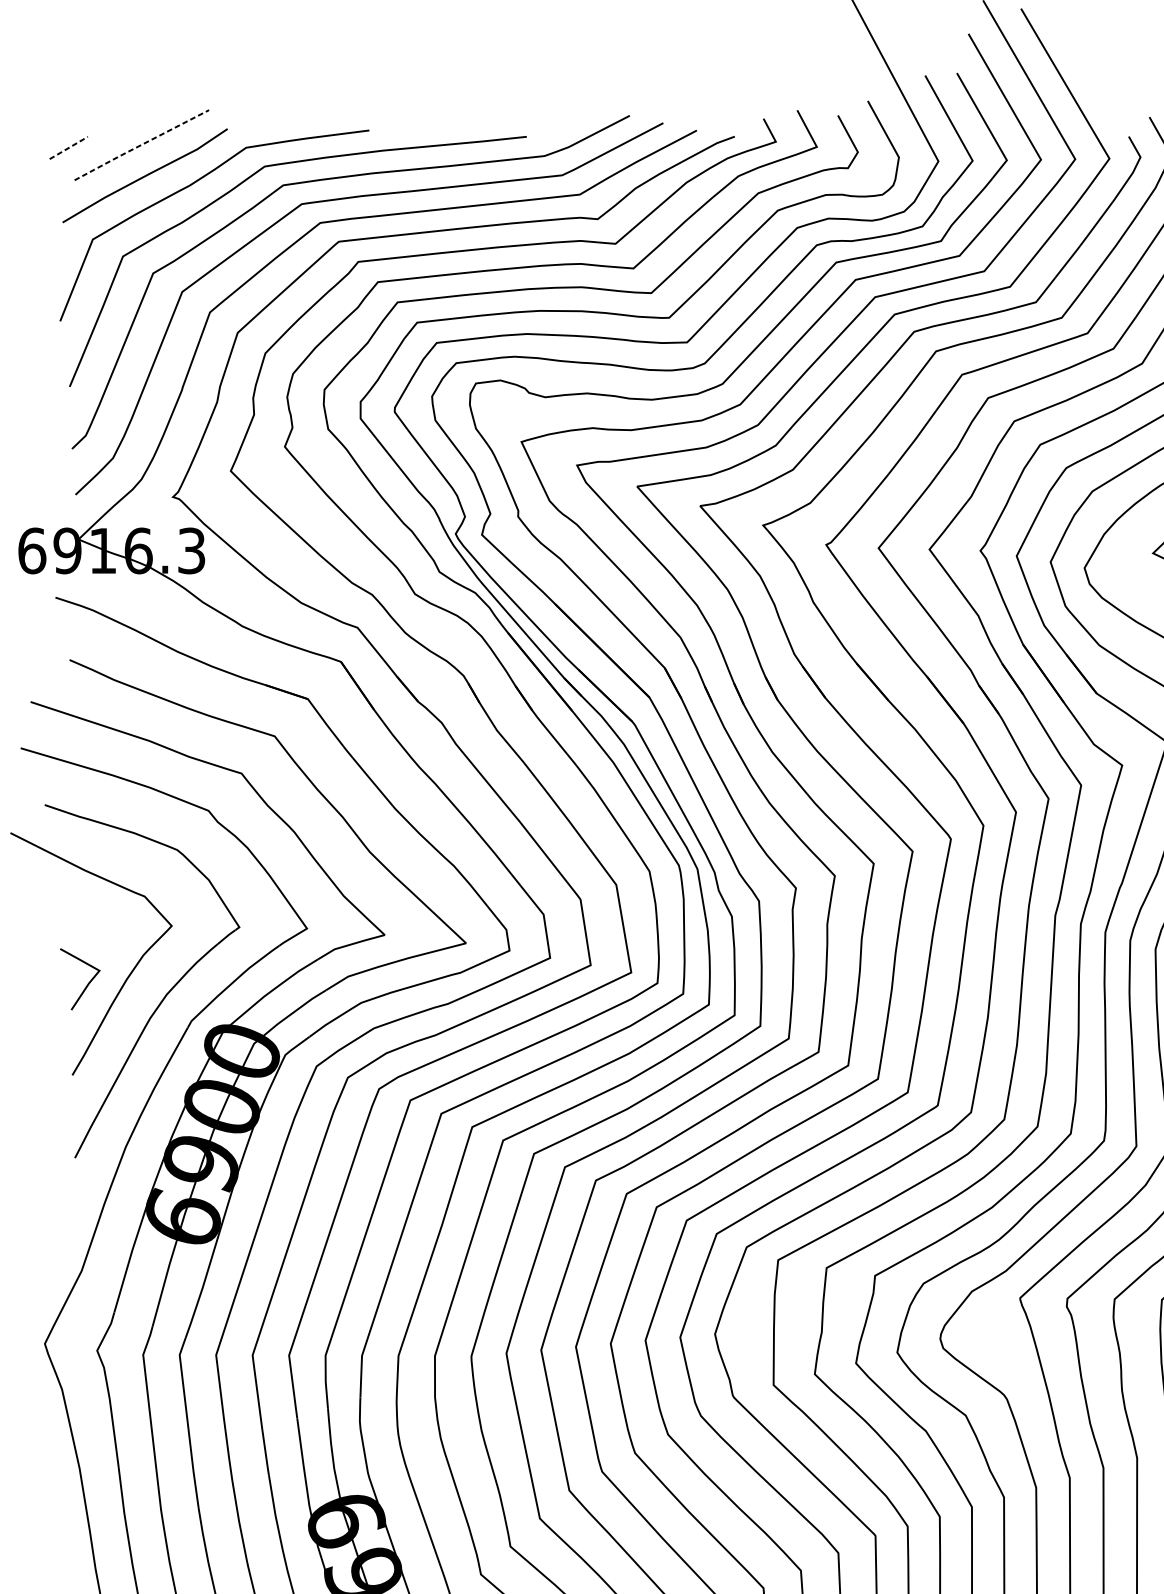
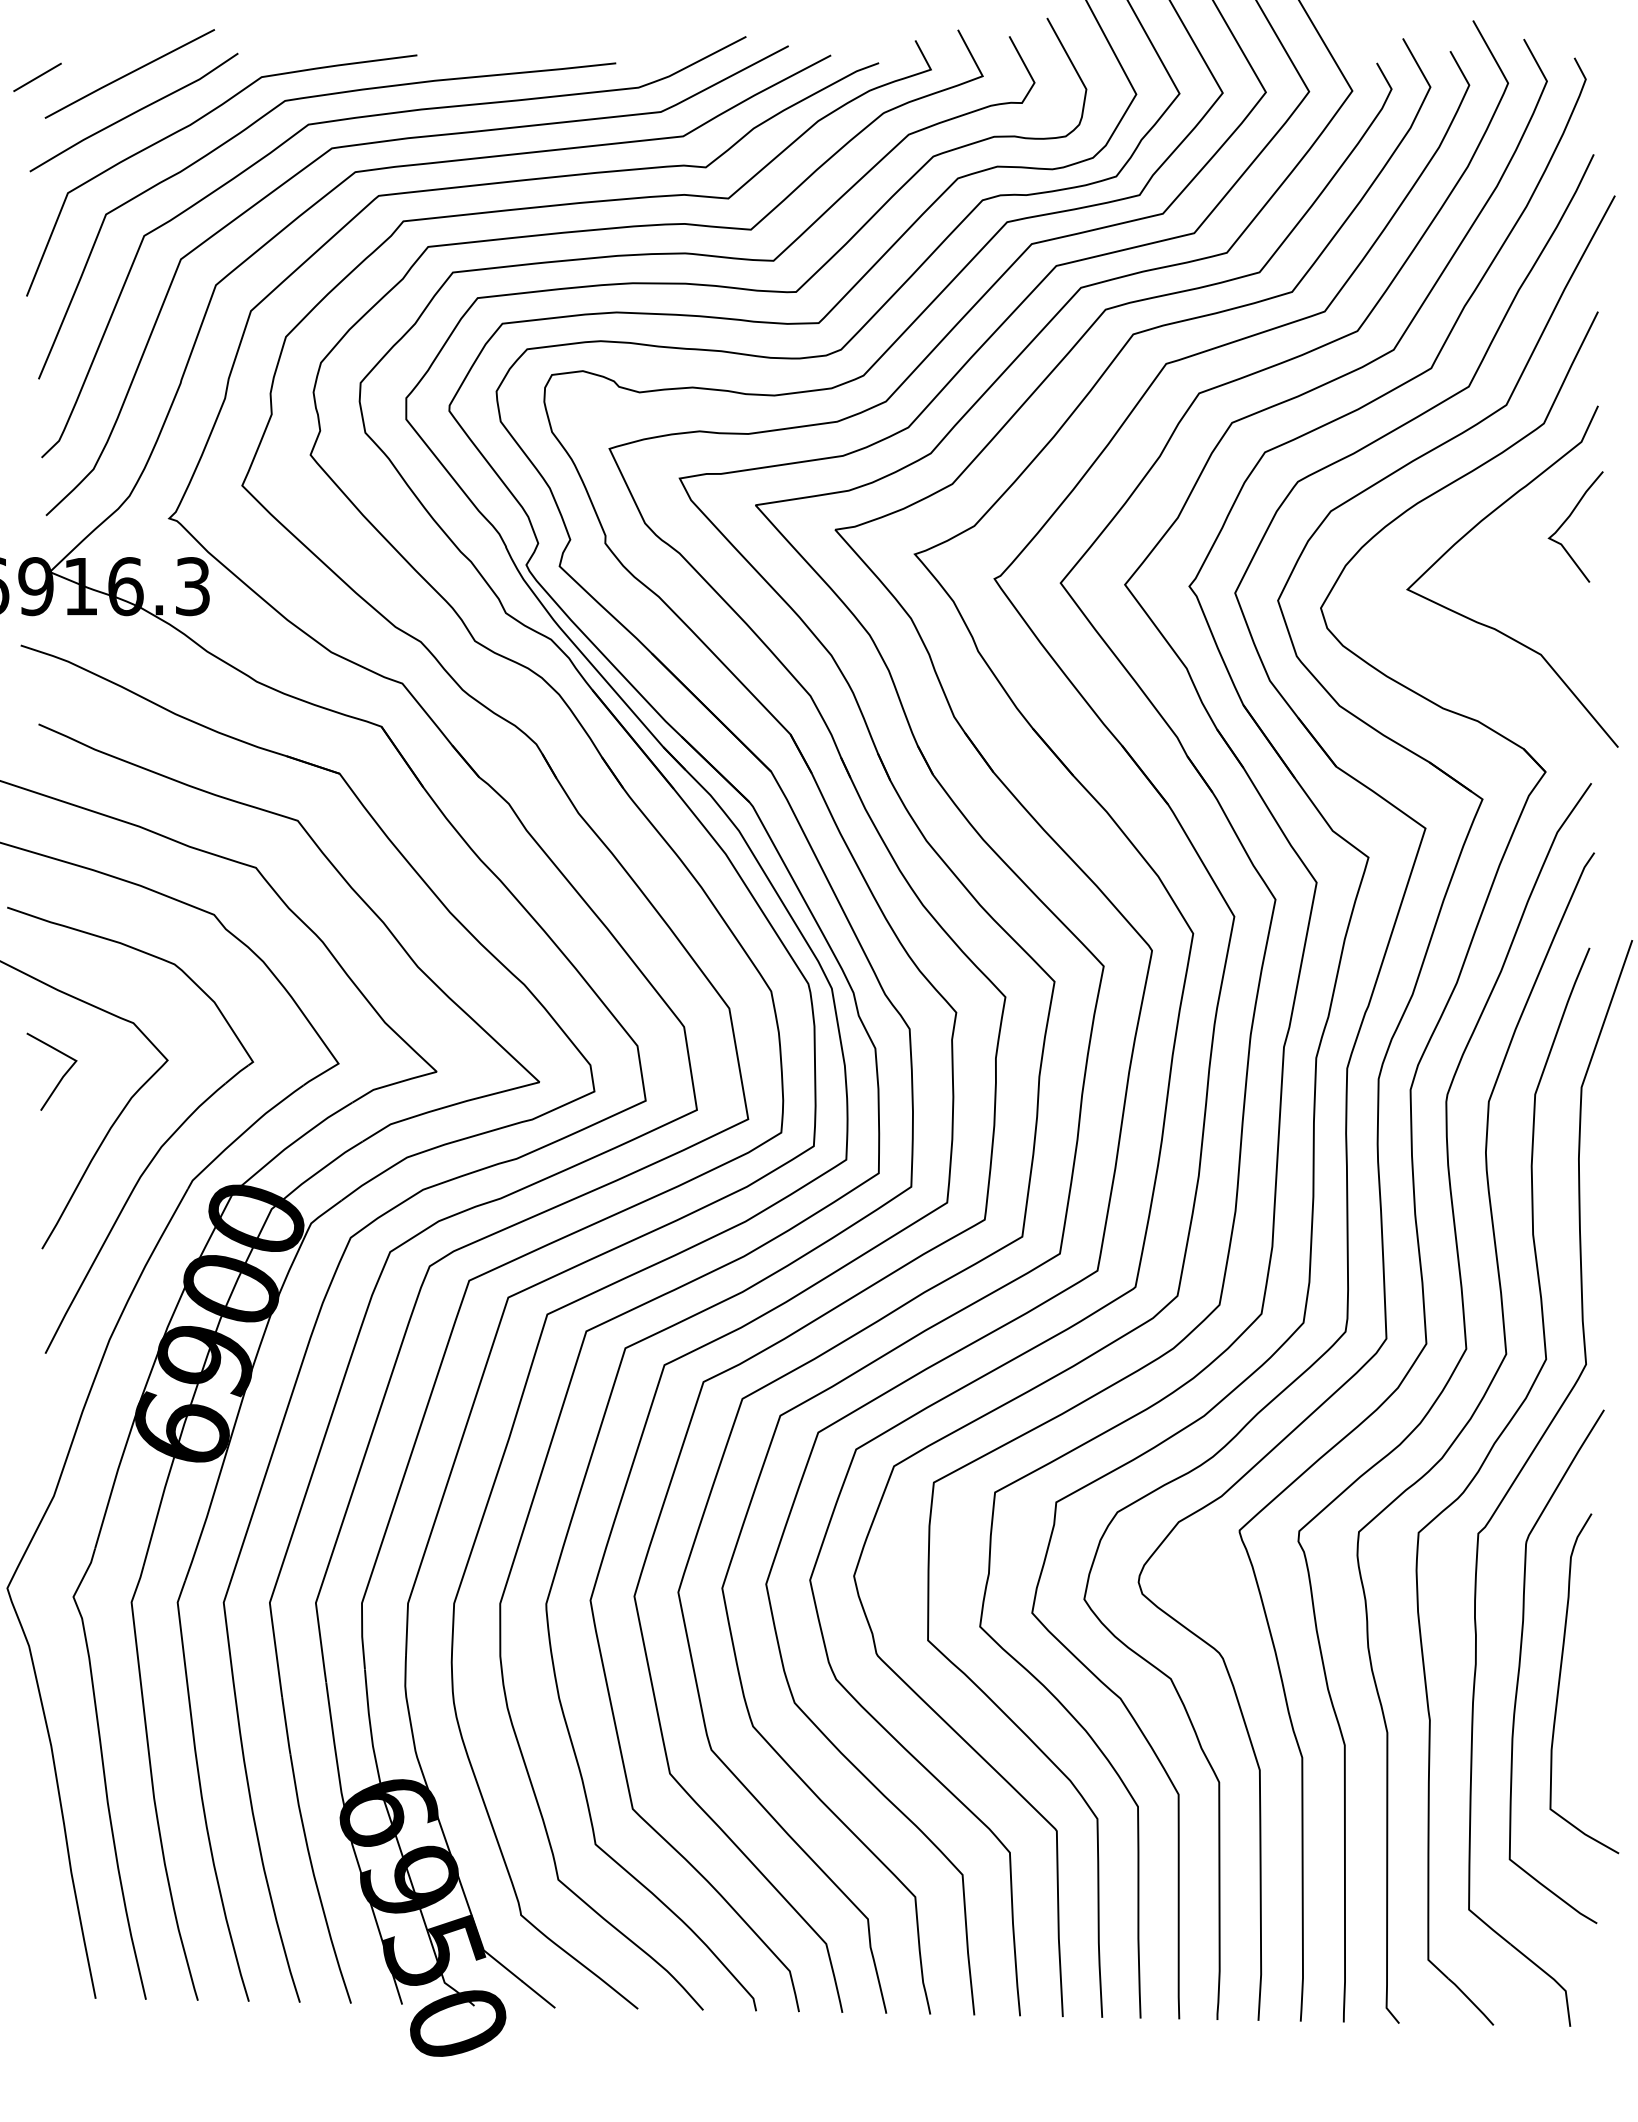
line: (140, 144) -> (128, 73), dashed -> solid
line: (68, 148) -> (37, 77), dashed -> solid
line: (87, 983) -> (61, 1077), moved

